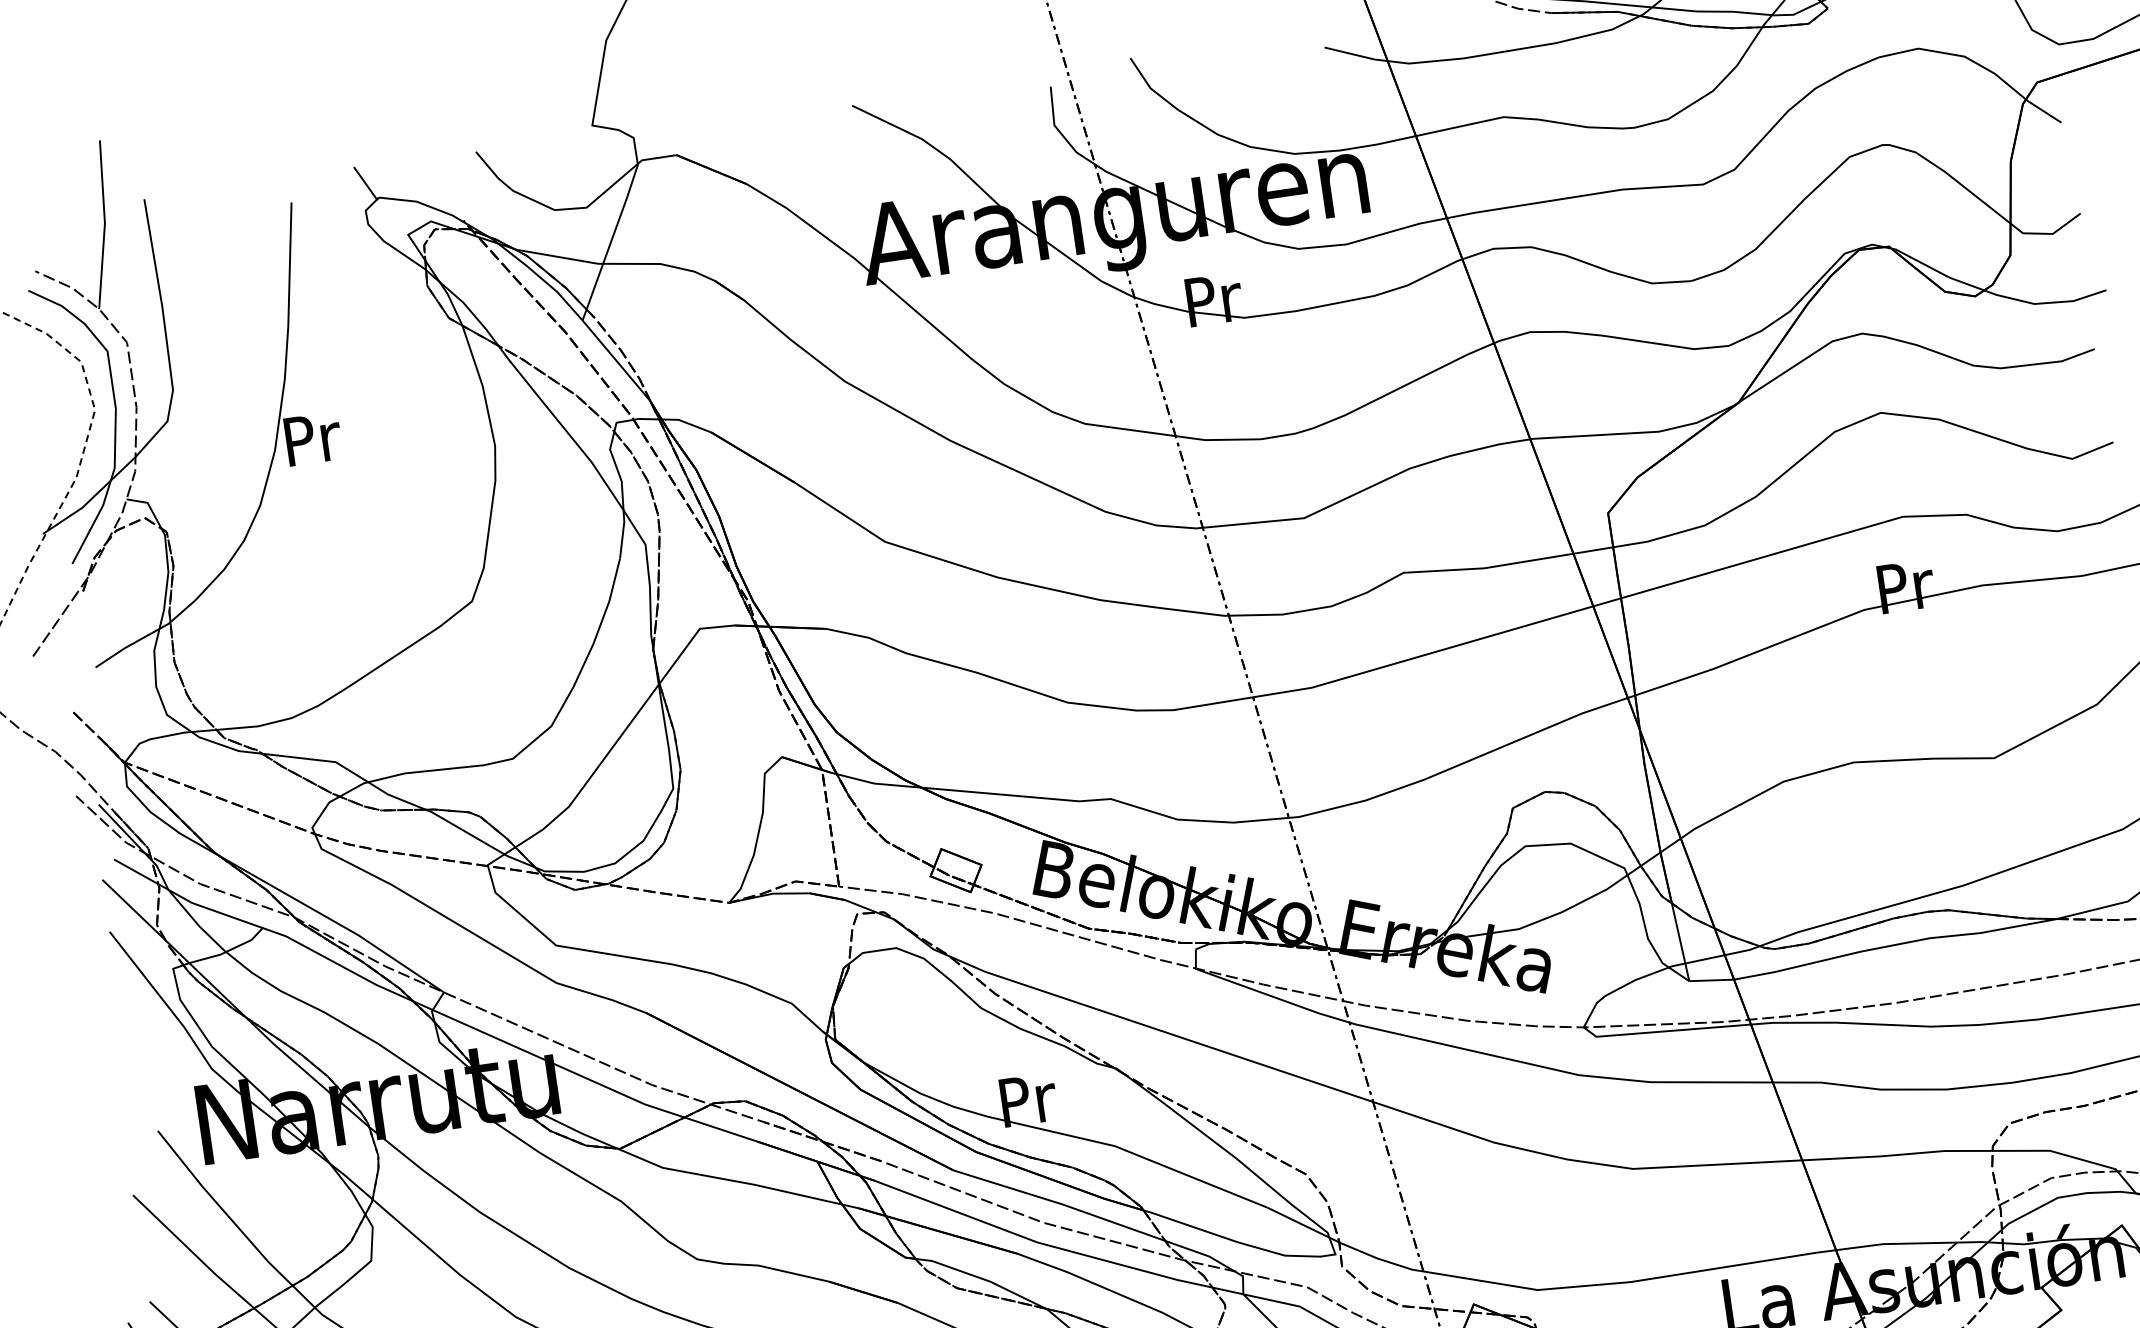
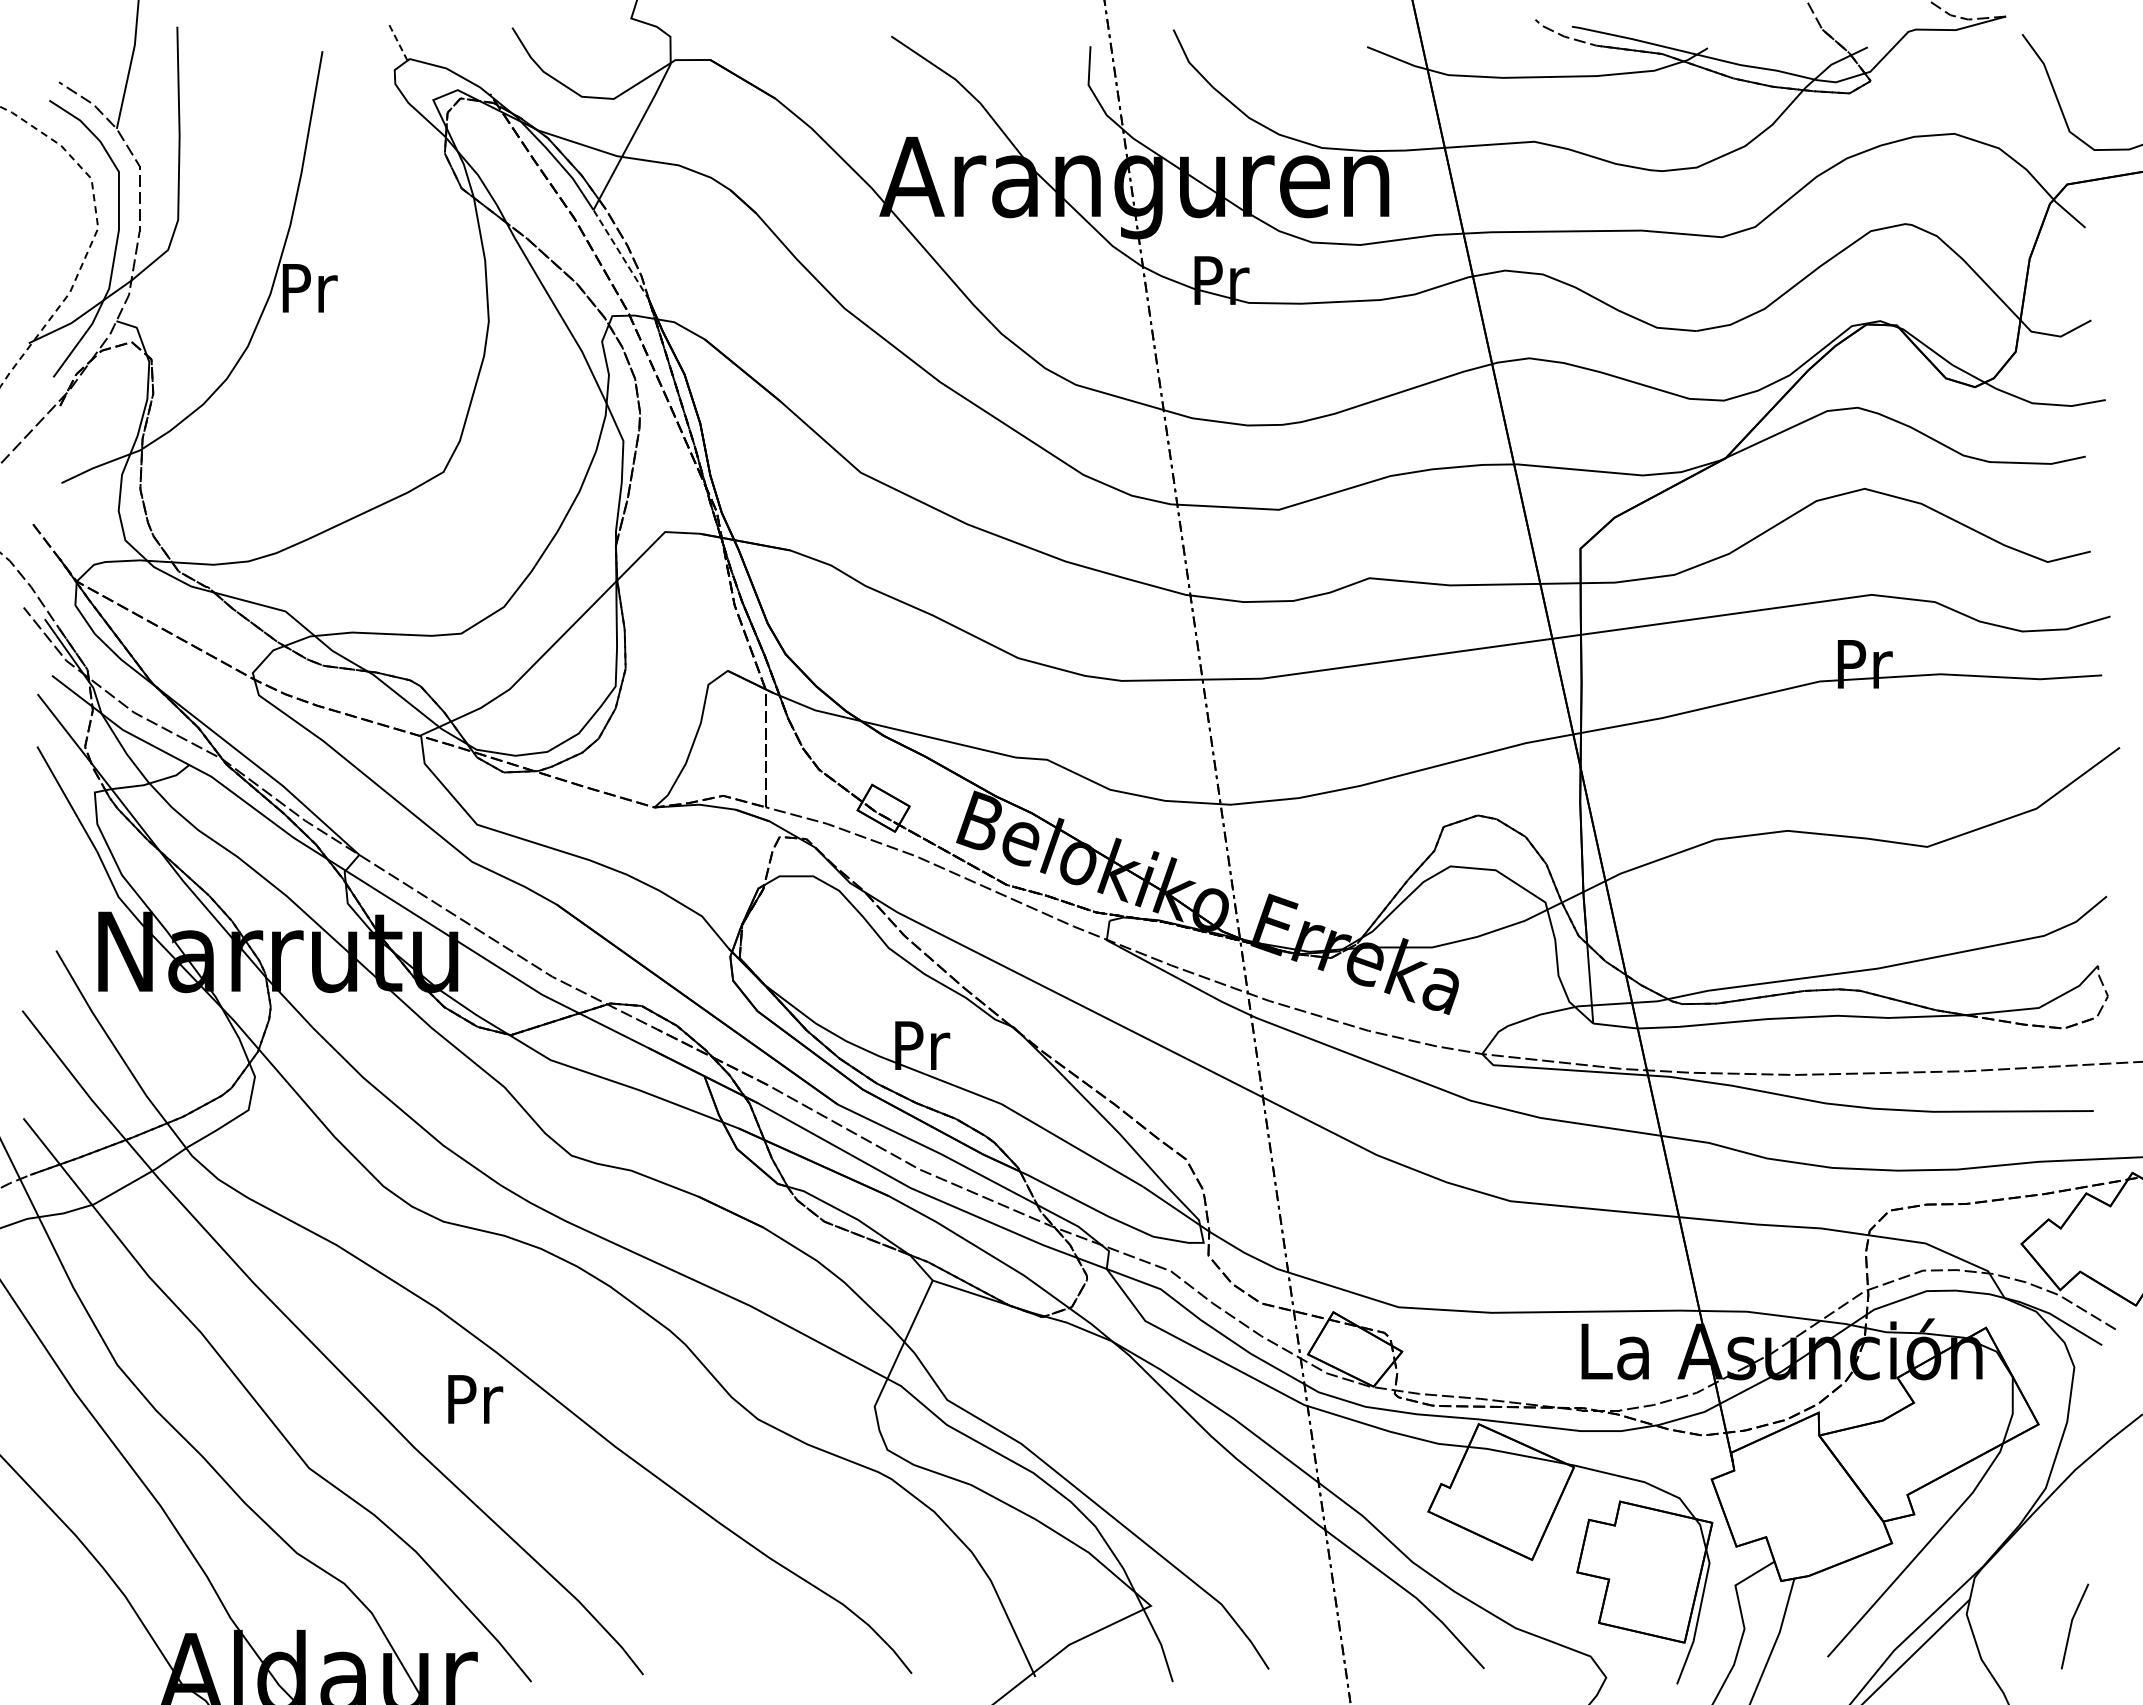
line: (365, 182) -> (398, 42), solid -> dashed
line: (616, 361) -> (621, 255), solid -> dashed

